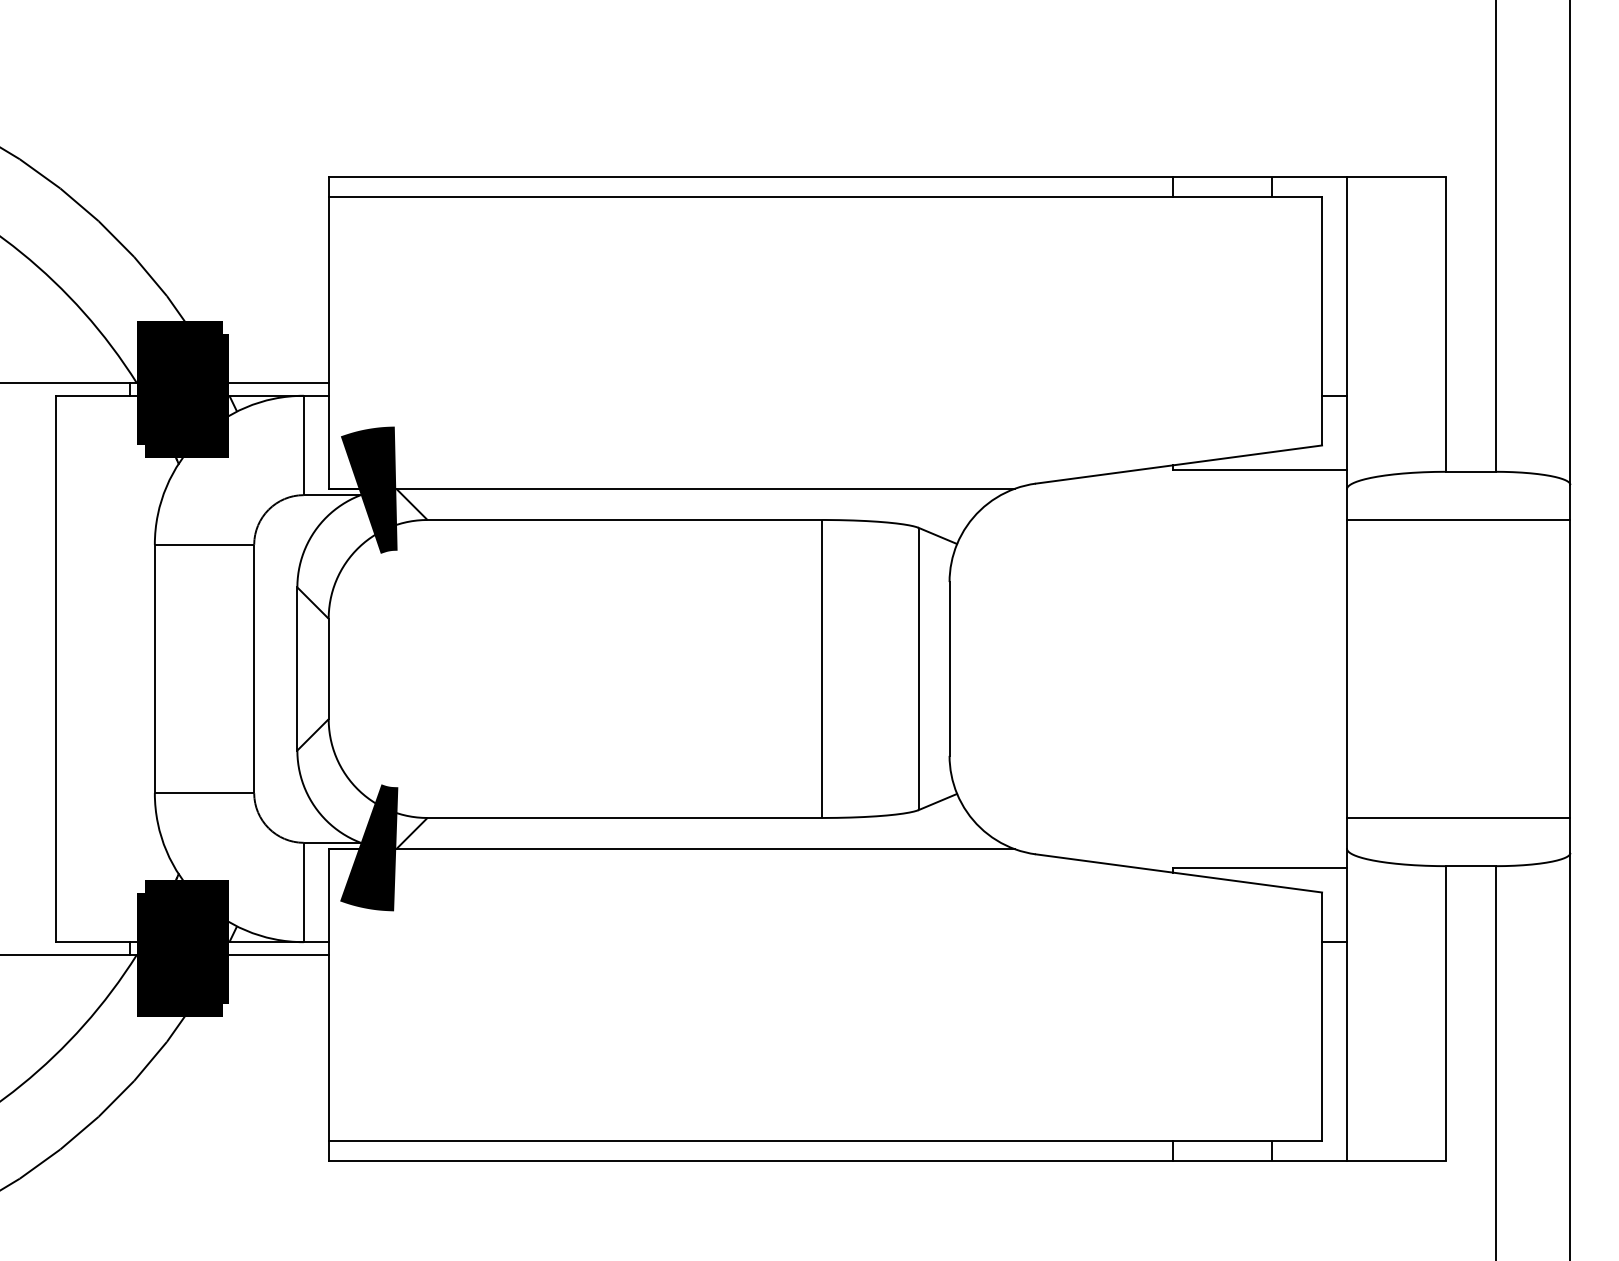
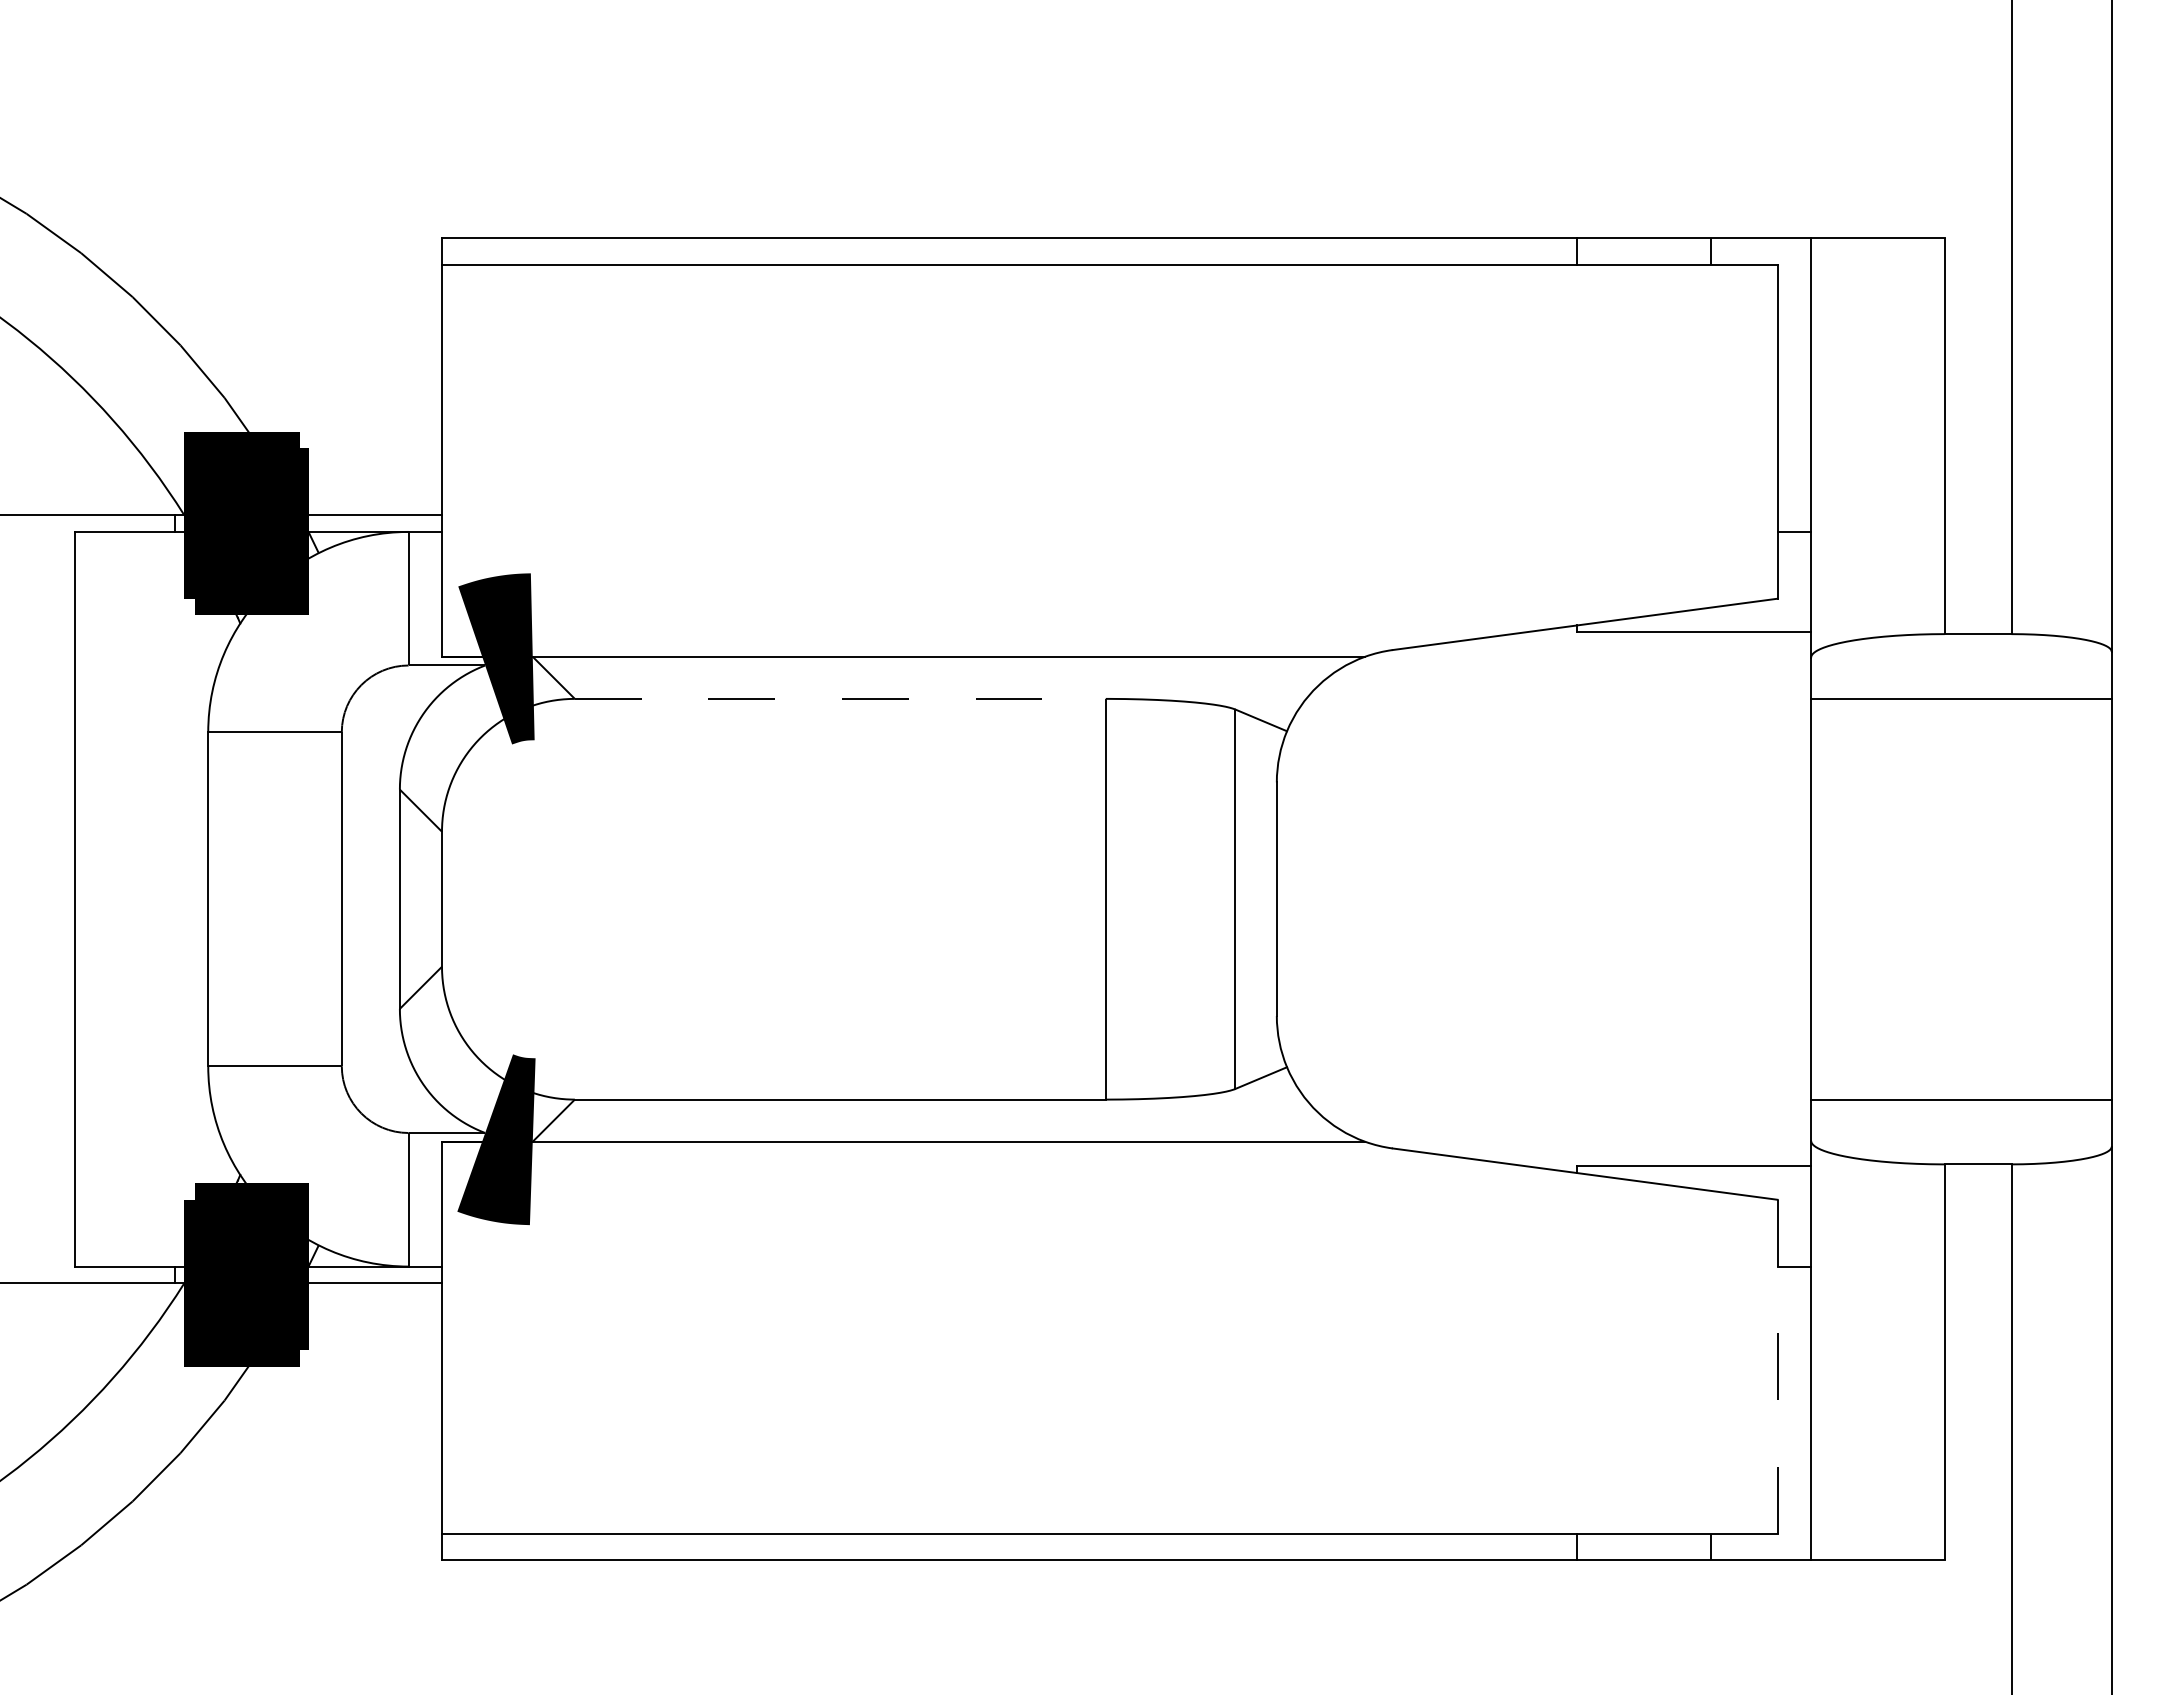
line: (625, 519) -> (840, 698), solid -> dashed
line: (1321, 1016) -> (1777, 1366), solid -> dashed

